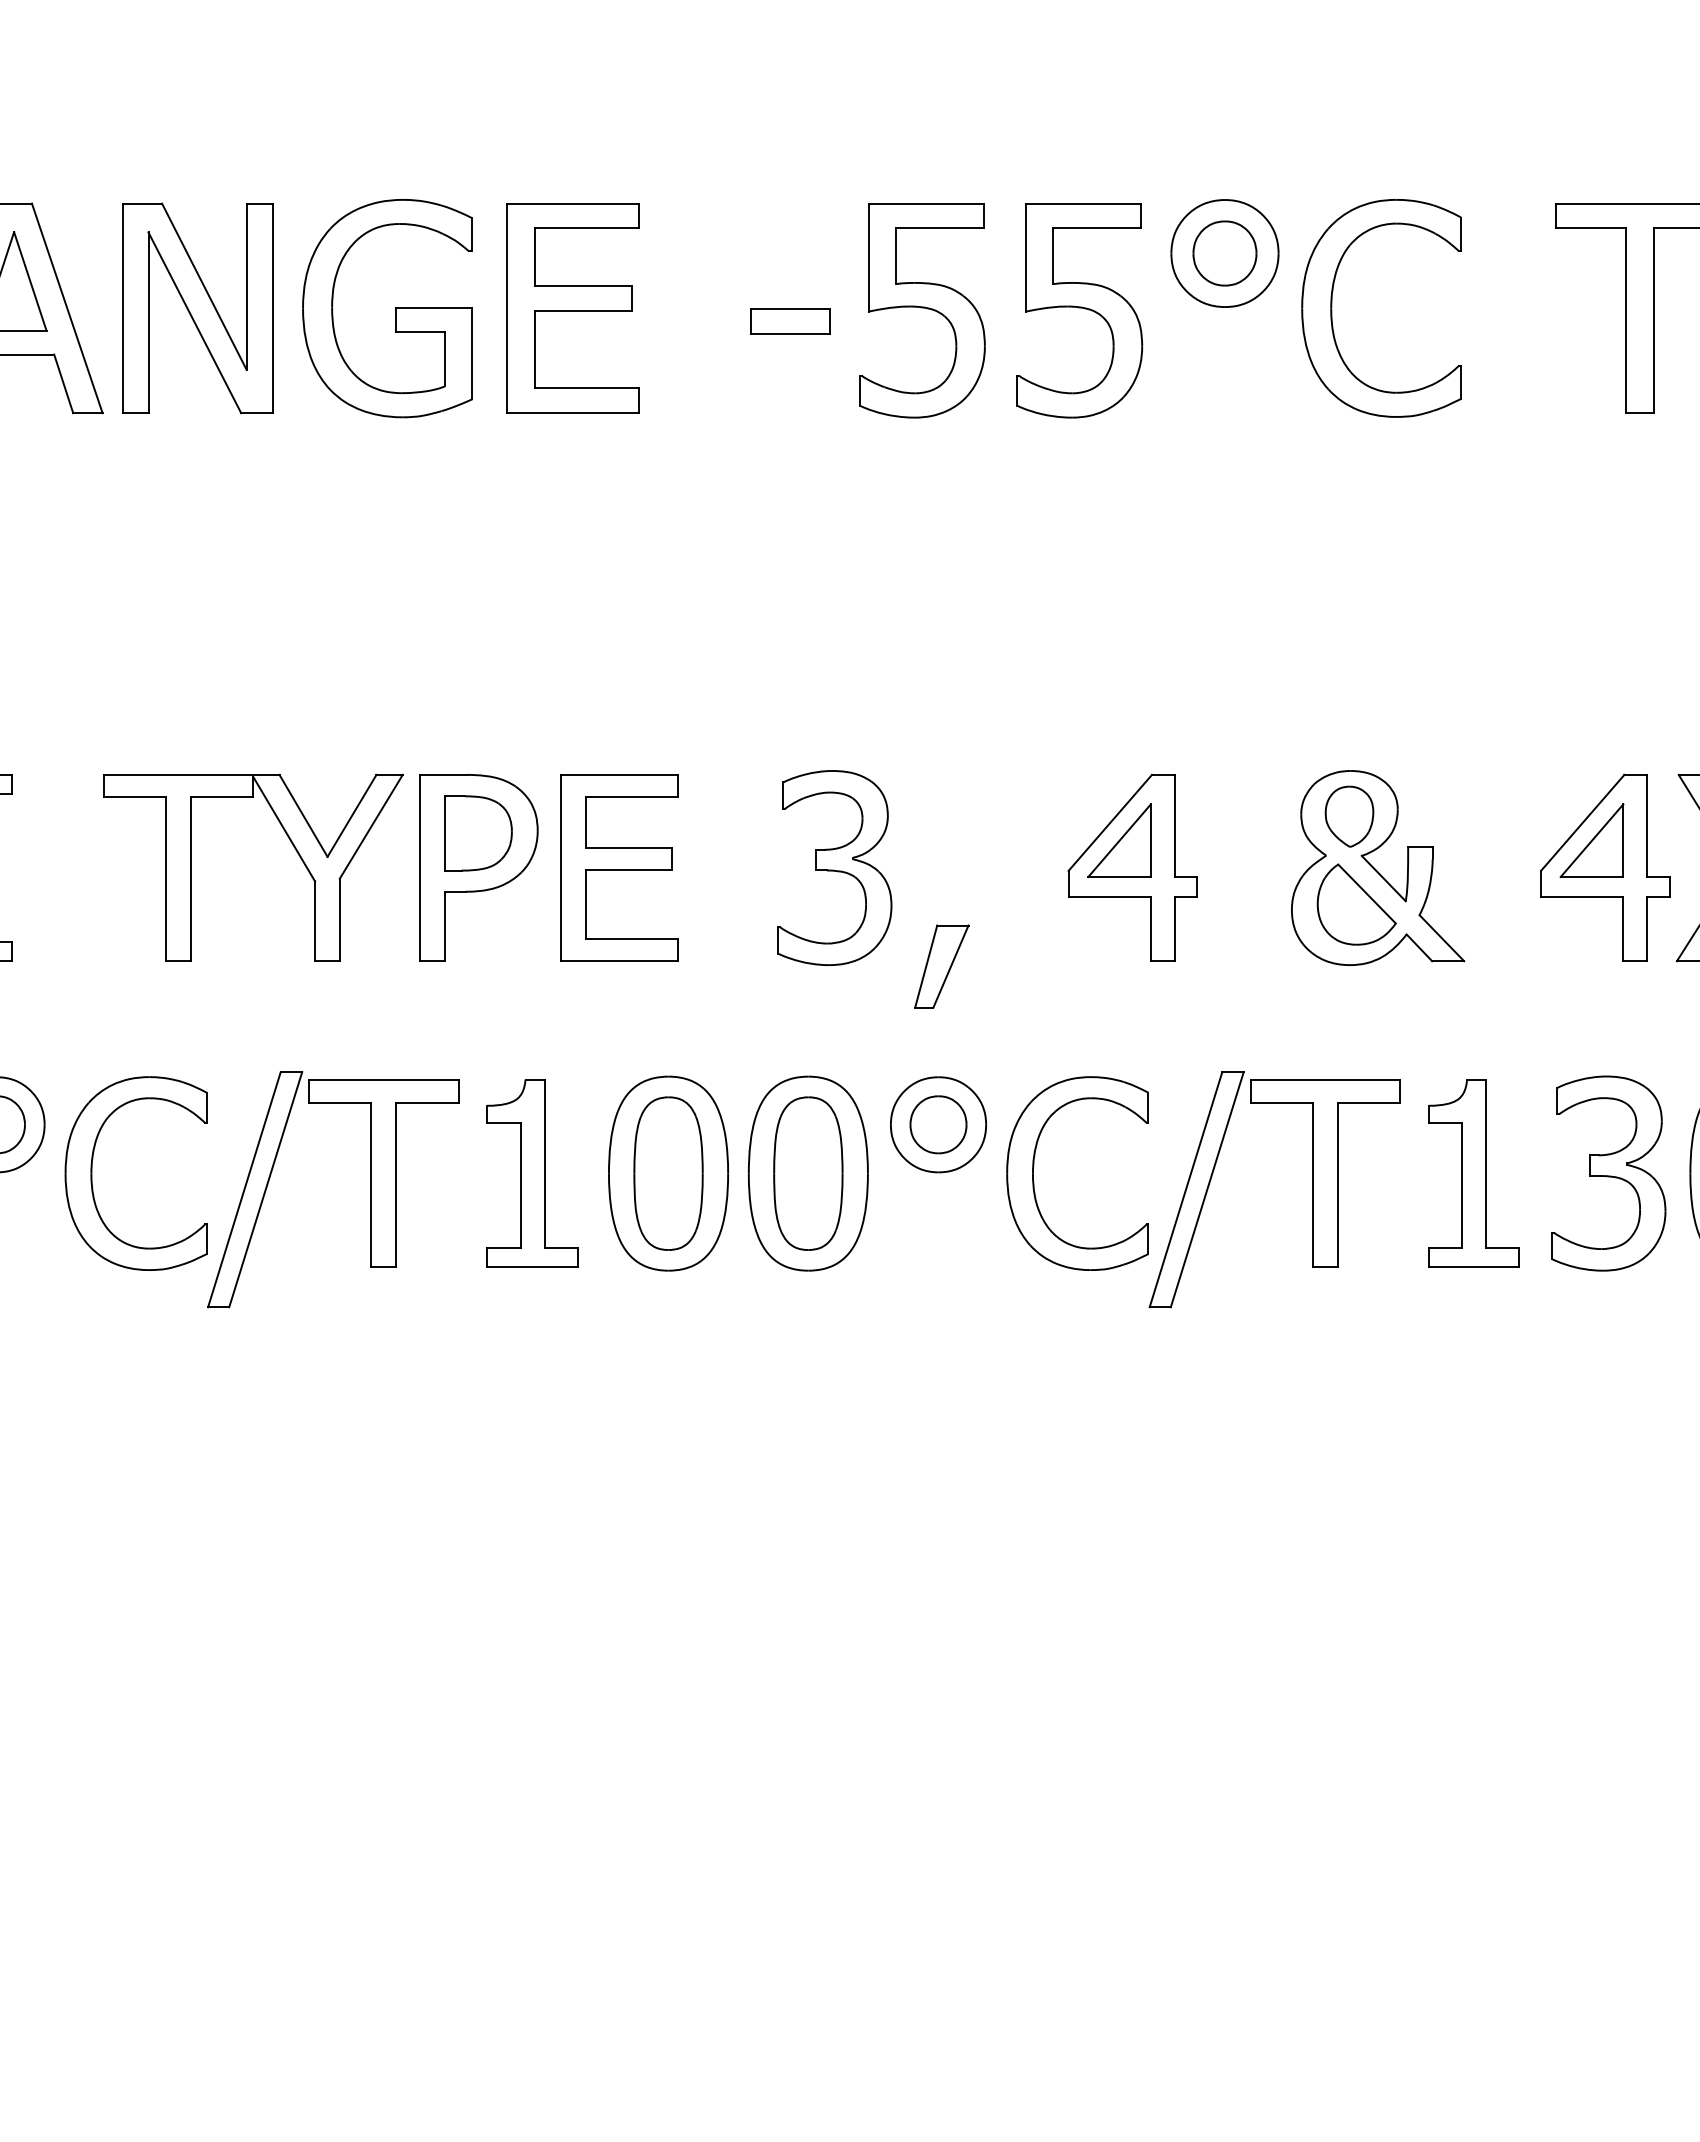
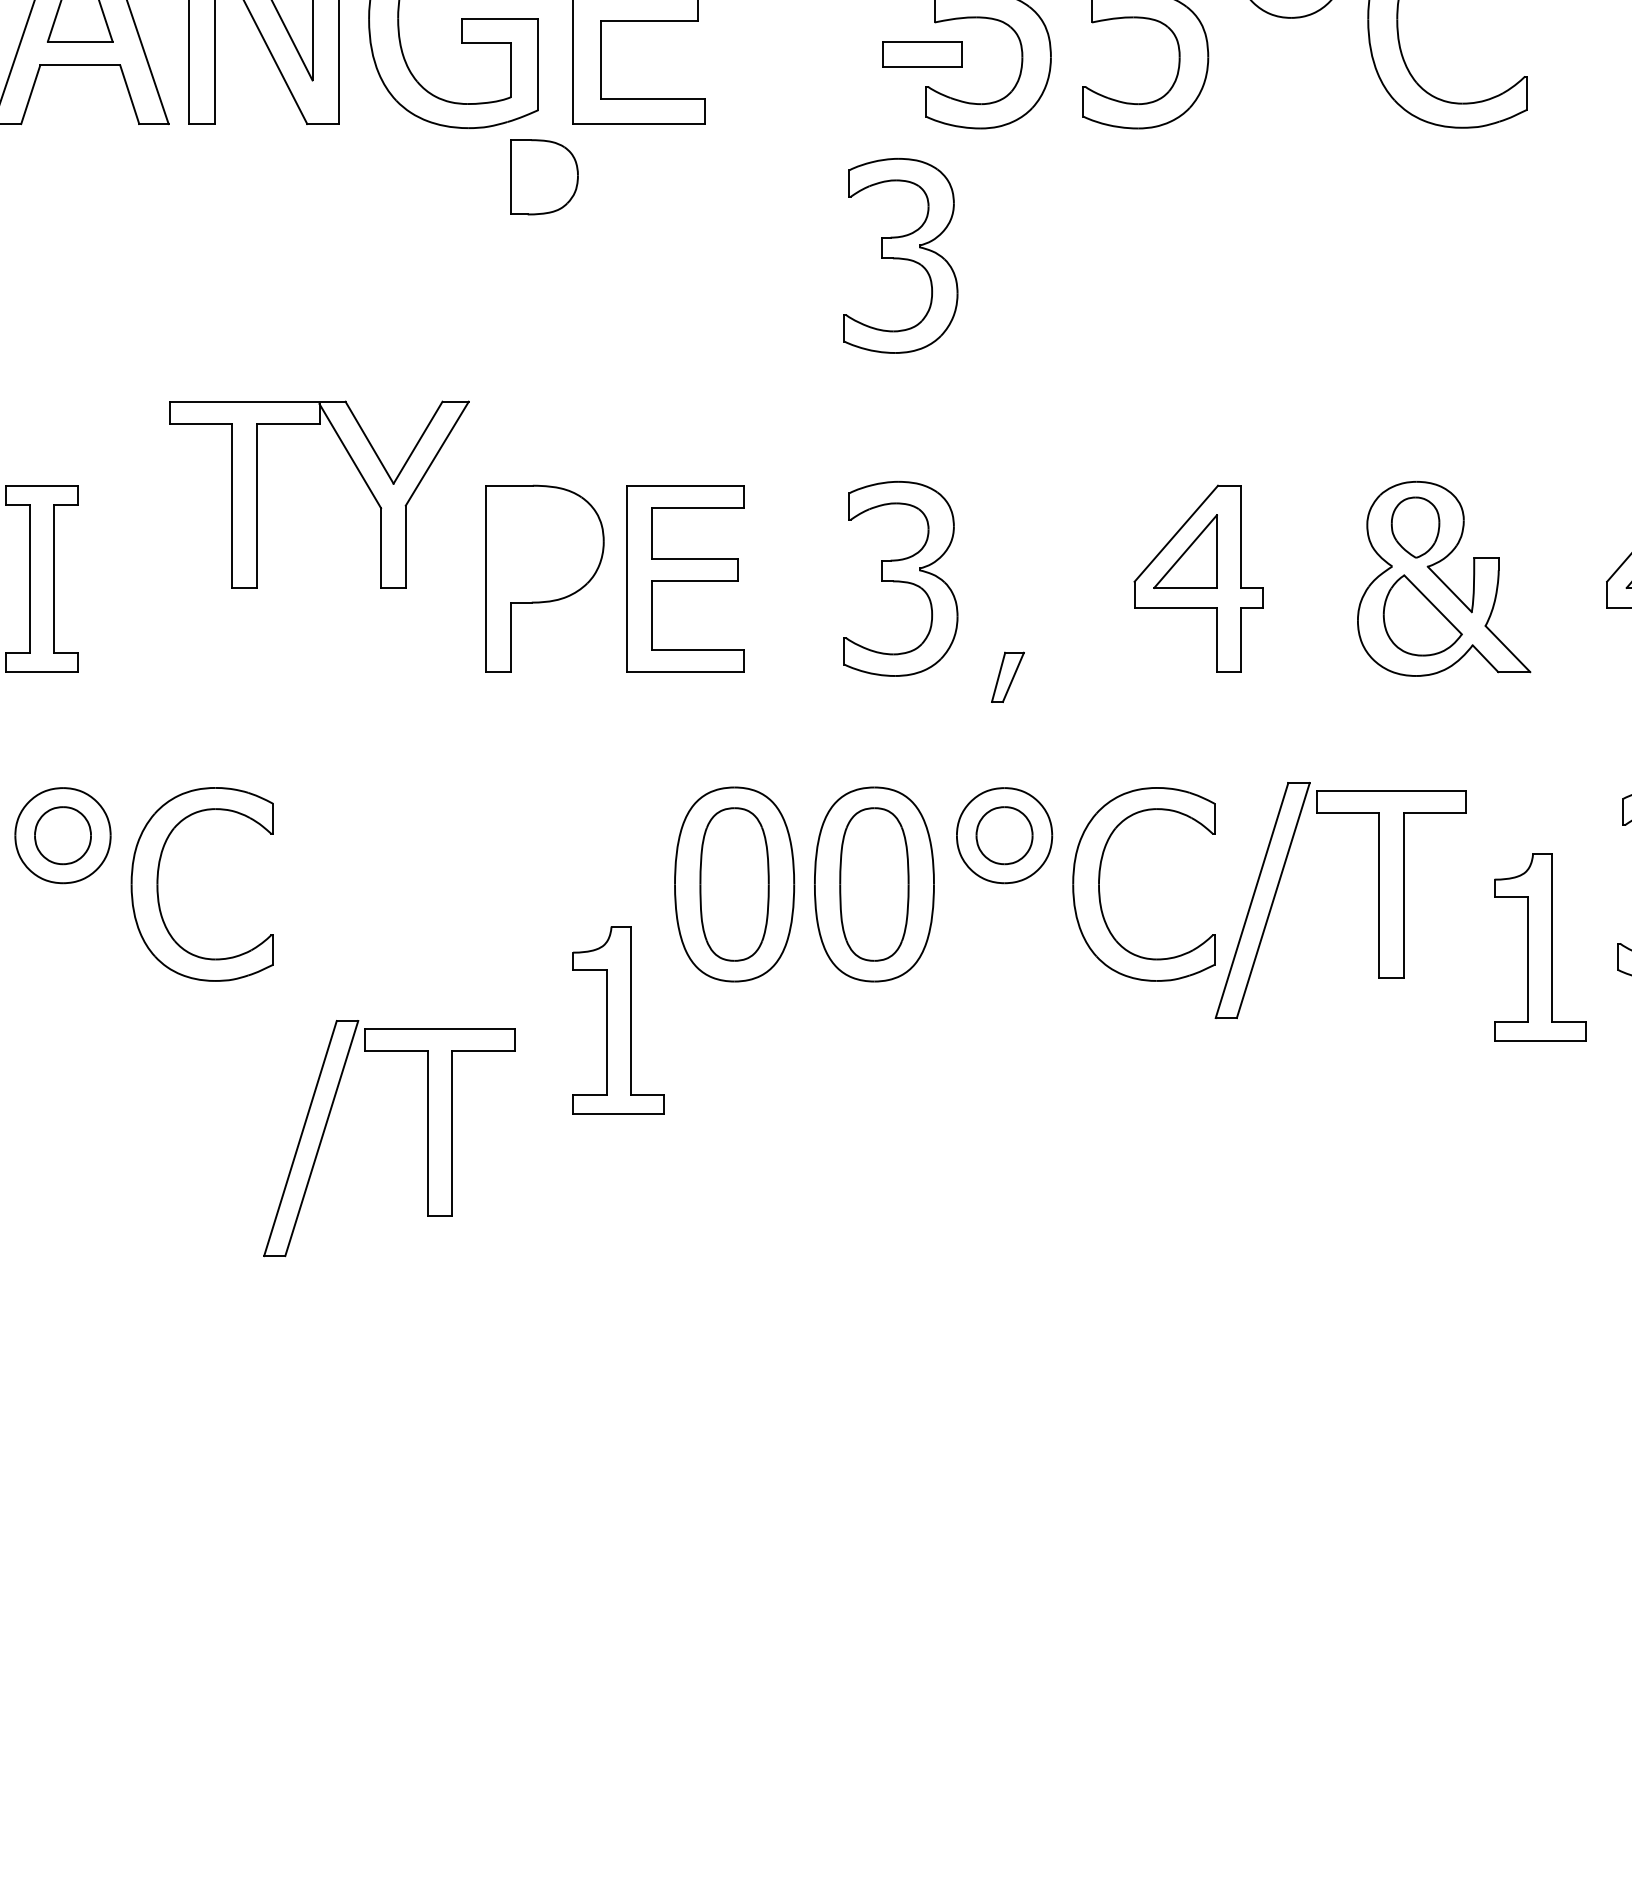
part: (790, 321) -> (922, 54), moved
part: (834, 544) -> (900, 255), added
part: (478, 833) -> (544, 177), moved
part: (293, 847) -> (359, 474), moved
part: (941, 966) -> (1007, 677), size x0.6
part: (532, 1173) -> (618, 1020), moved
part: (1473, 1173) -> (1539, 947), moved
part: (370, 1189) -> (426, 1138), moved

